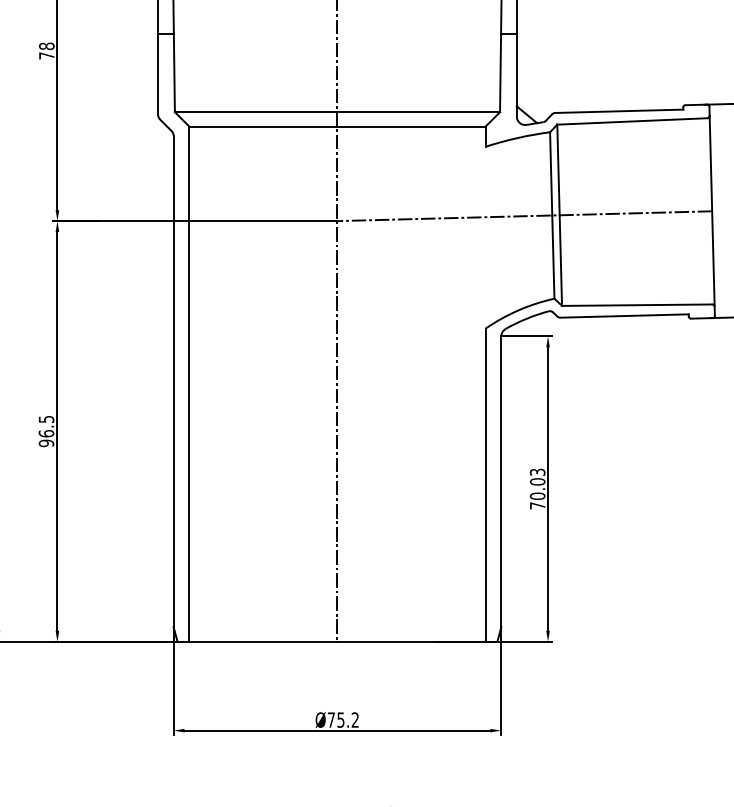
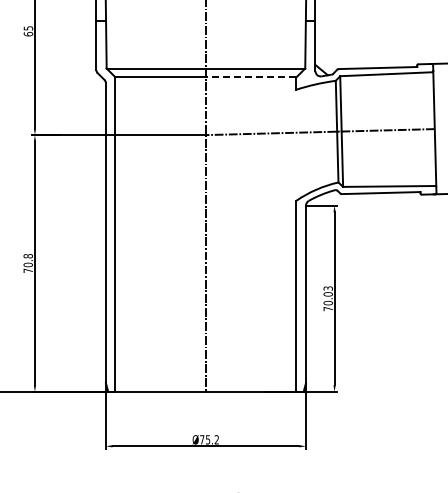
text: (46, 51) -> (28, 31), 78 -> 65
line: (410, 126) -> (250, 77), solid -> dashed
text: (45, 431) -> (27, 263), 96.5 -> 70.8

